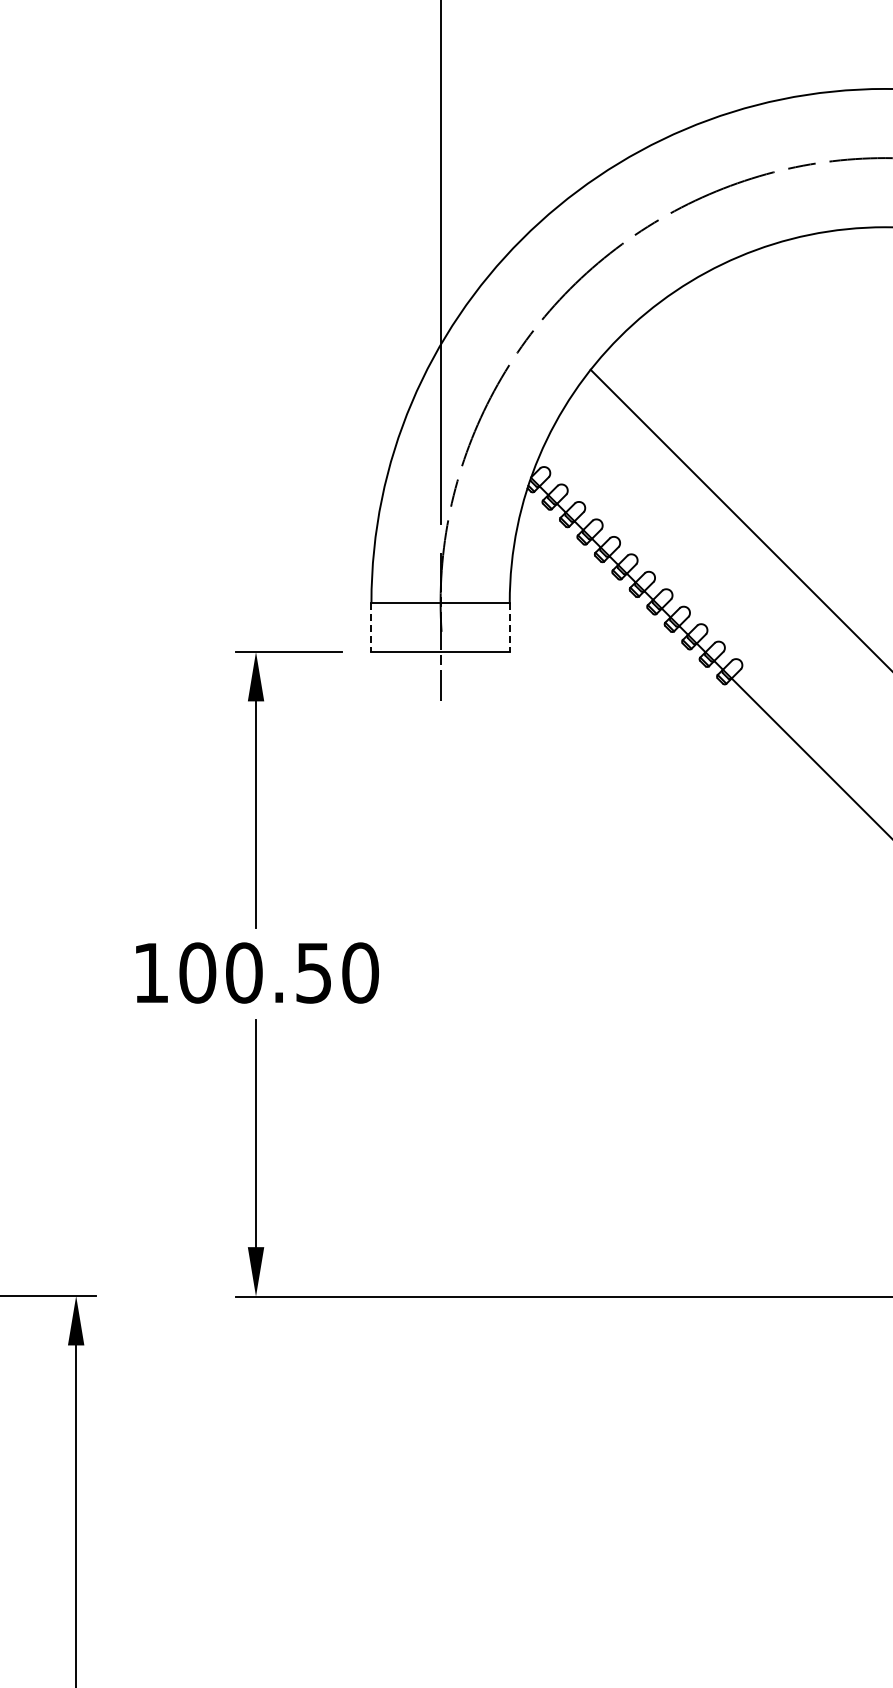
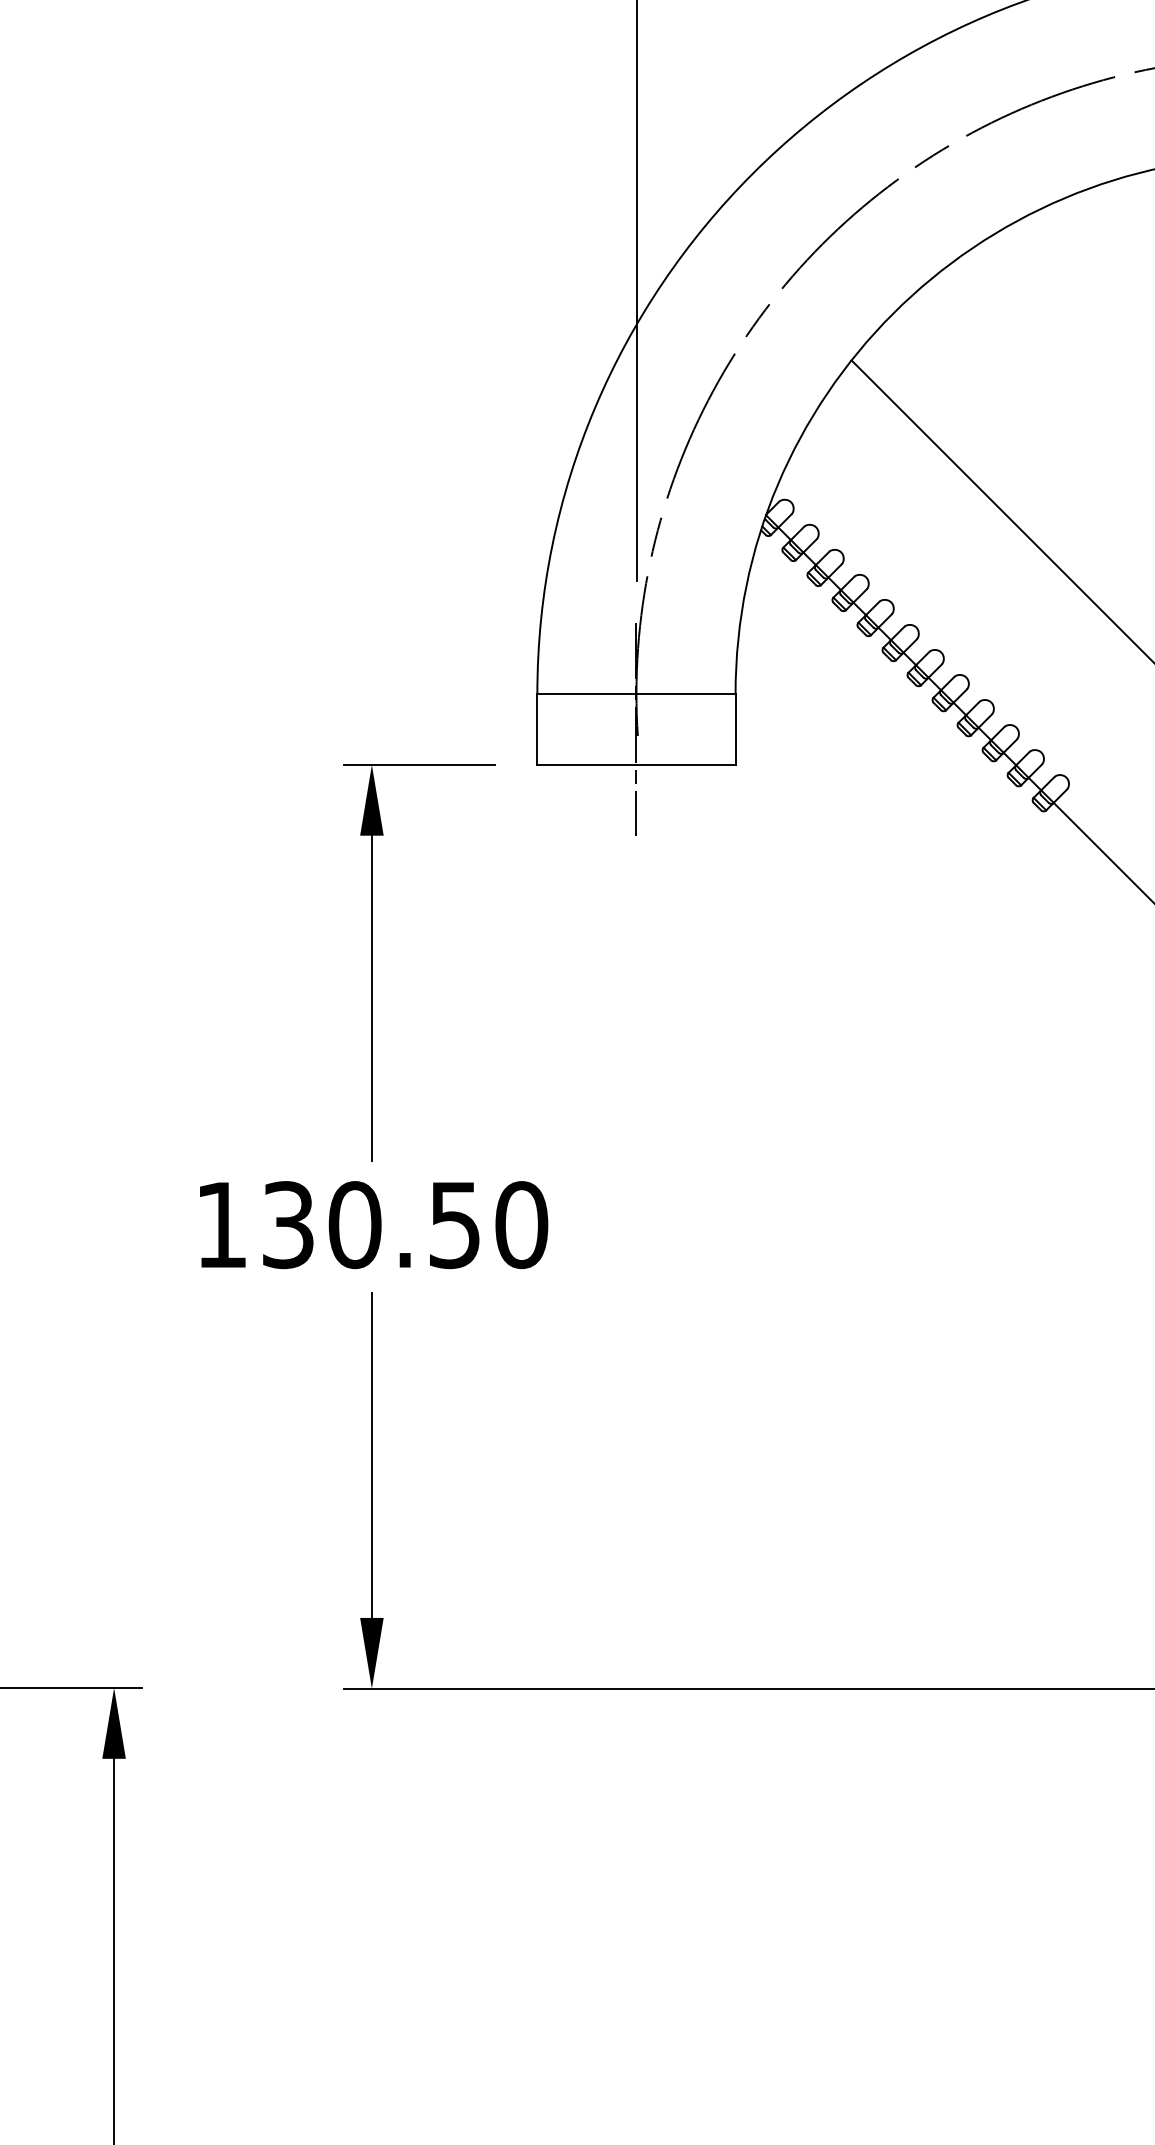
line: (371, 627) -> (537, 729), dashed -> solid
line: (509, 627) -> (735, 729), dashed -> solid
text: (197, 972) -> (288, 1224), 100.50 -> 130.50

